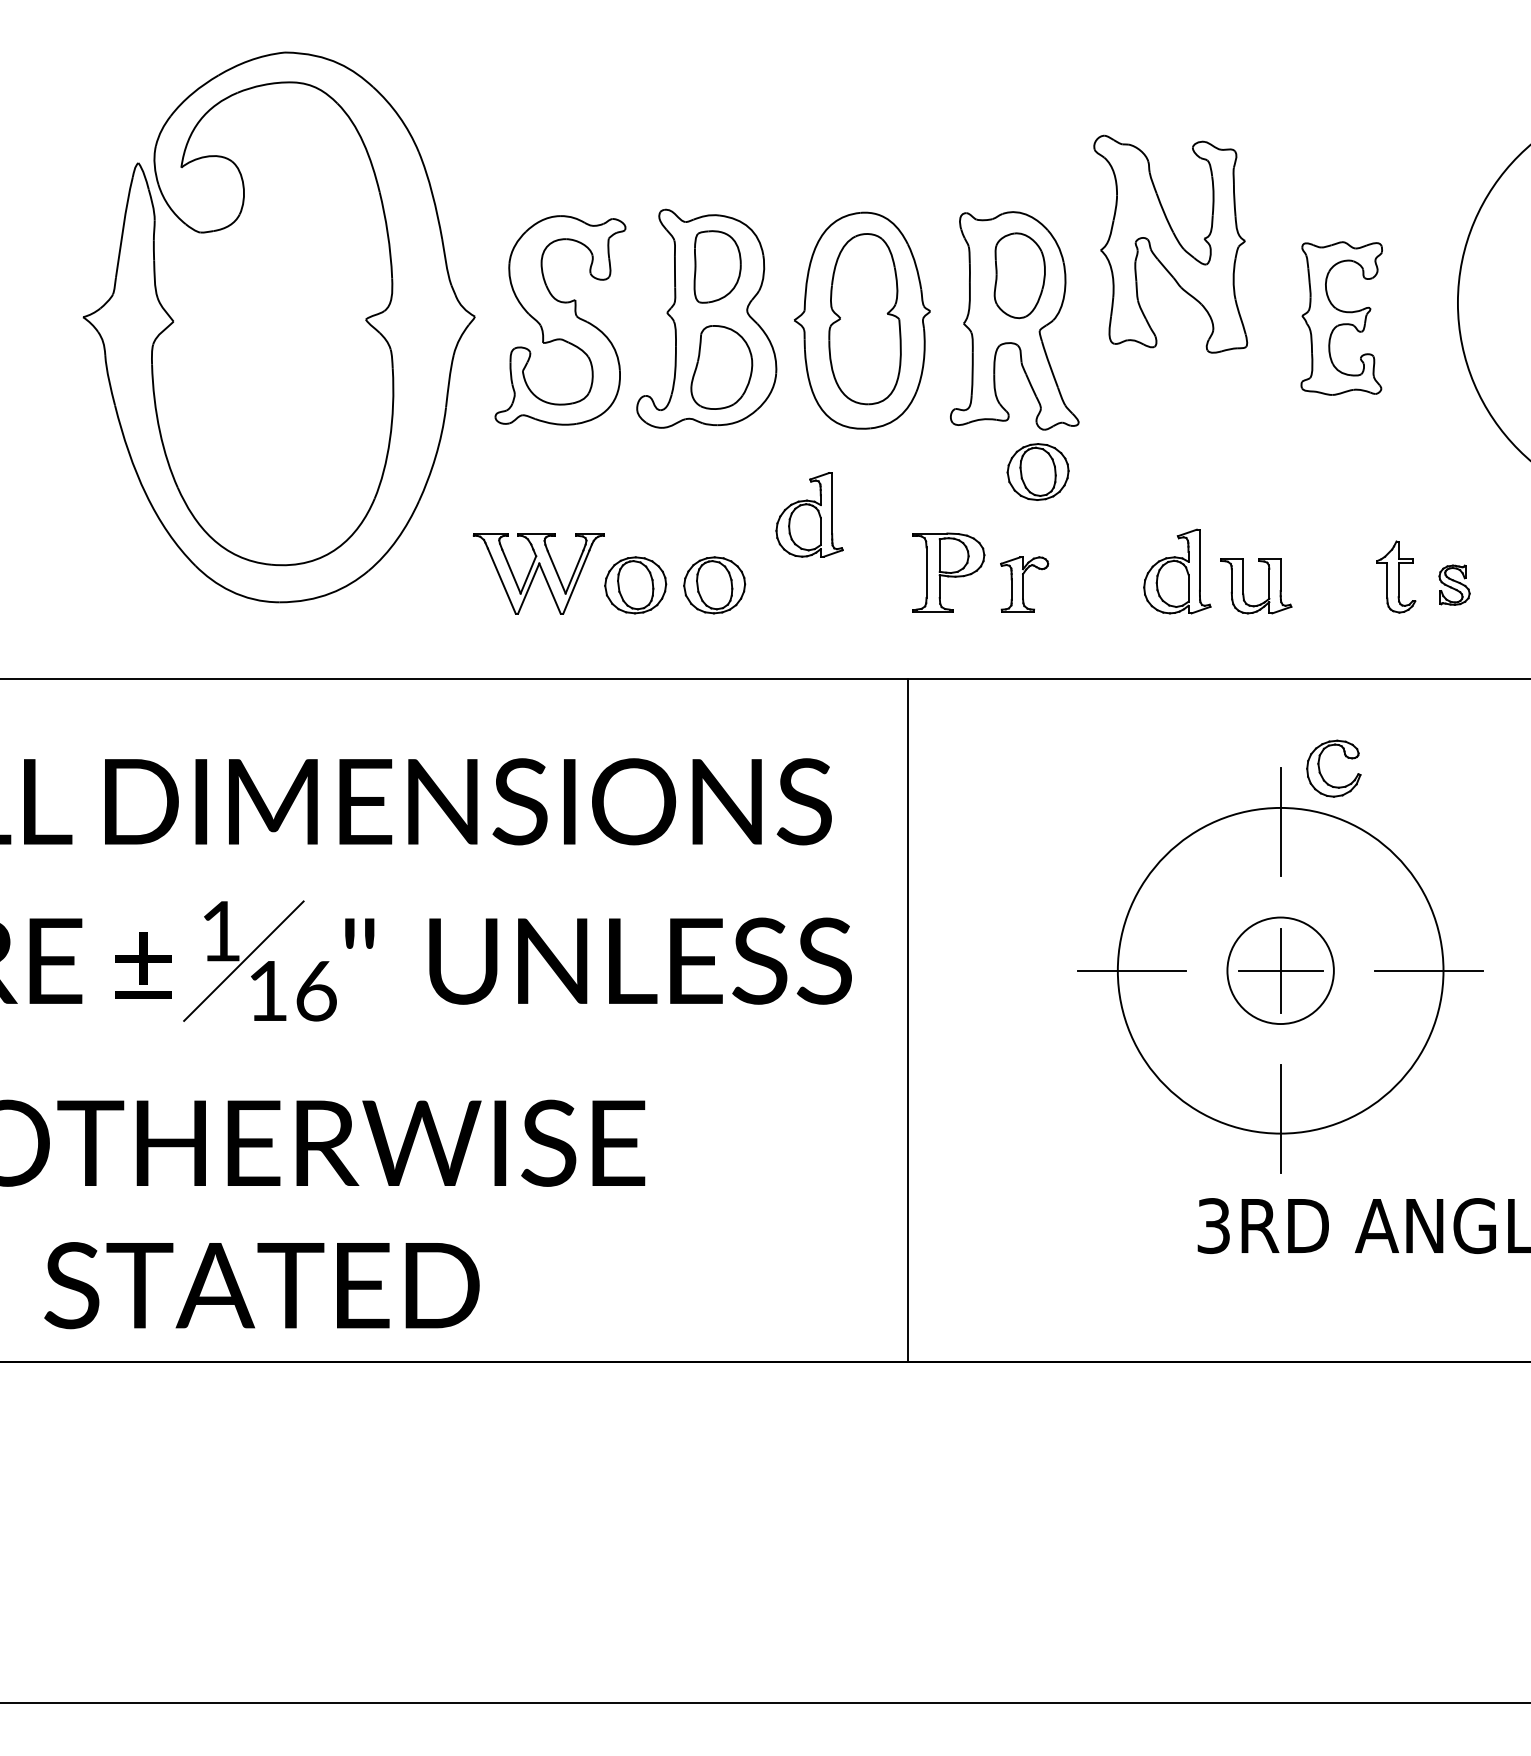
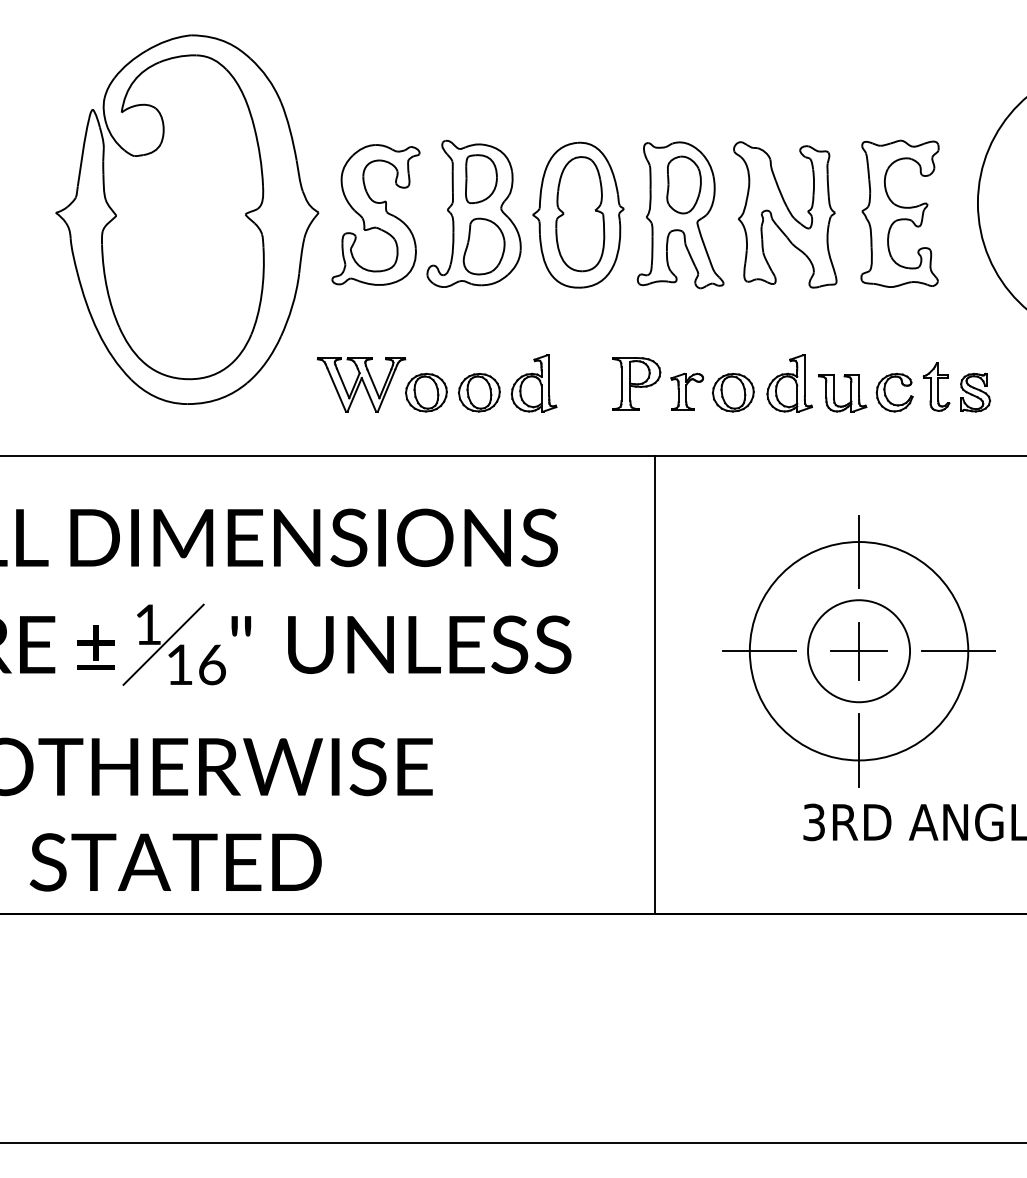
part: (1171, 243) -> (785, 214), moved
part: (1340, 318) -> (899, 213), size x1.43
part: (1038, 471) -> (733, 392), moved
part: (808, 514) -> (533, 383), moved
part: (1454, 585) -> (975, 392), size x1.43
part: (1321, 771) -> (886, 394), moved
circle: (1281, 971) -> (859, 651), size x1.43
line: (908, 1020) -> (655, 684), moved

